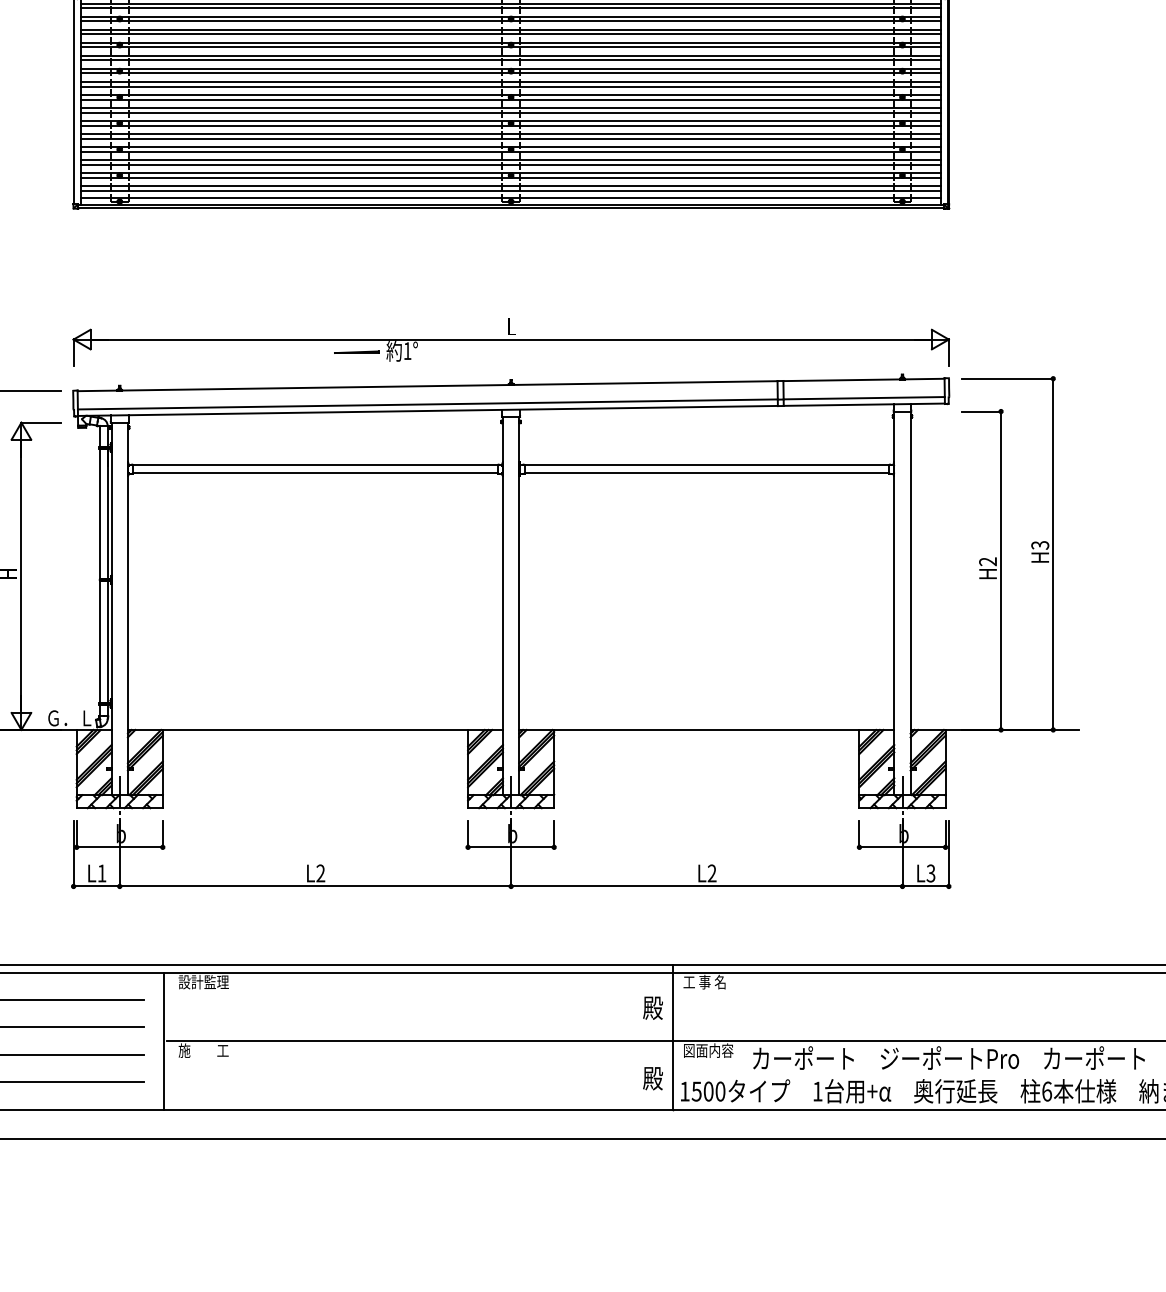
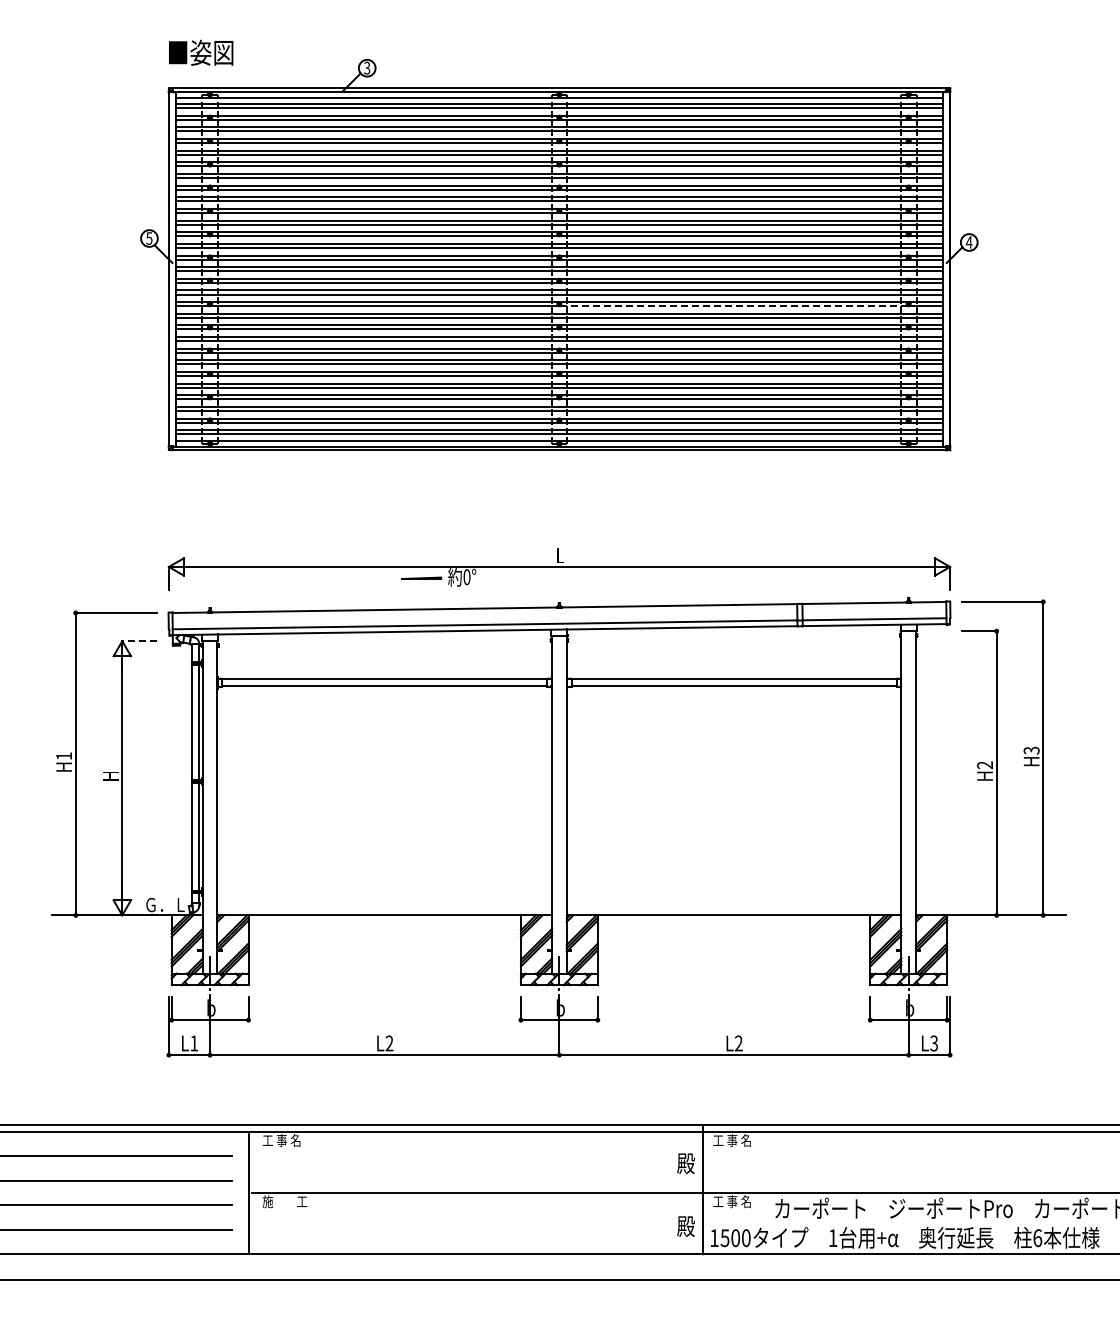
line: (707, 47) -> (734, 306), solid -> dashed
text: (407, 351) -> (466, 577), 1° -> 0°
line: (40, 423) -> (139, 641), solid -> dashed
text: (203, 982) -> (284, 1140), 設計監理 -> 工 事 名
text: (708, 1050) -> (735, 1201), 図面内容 -> 工 事 名

